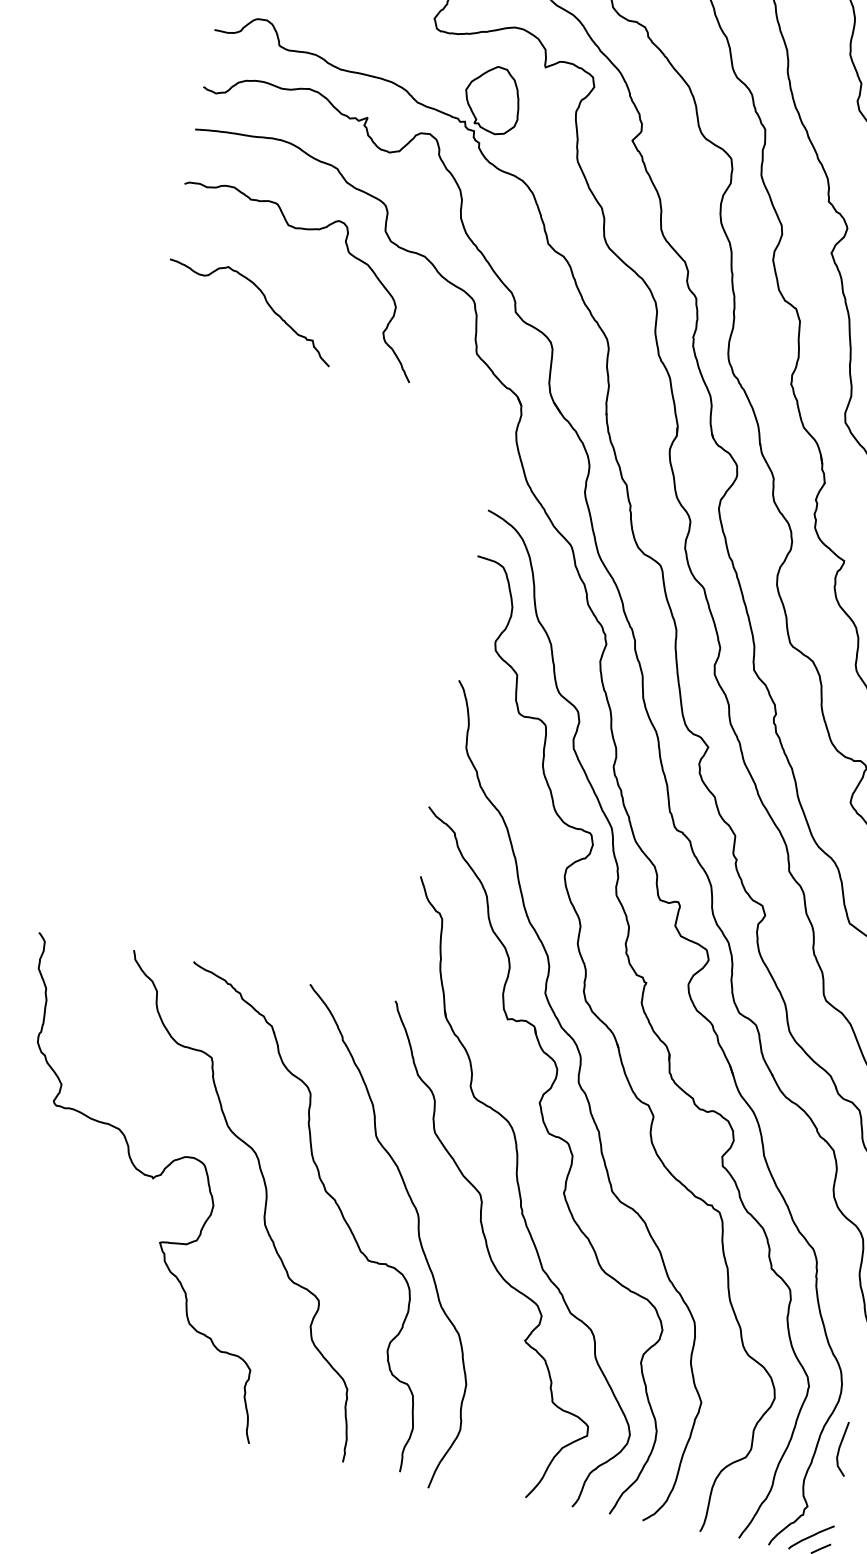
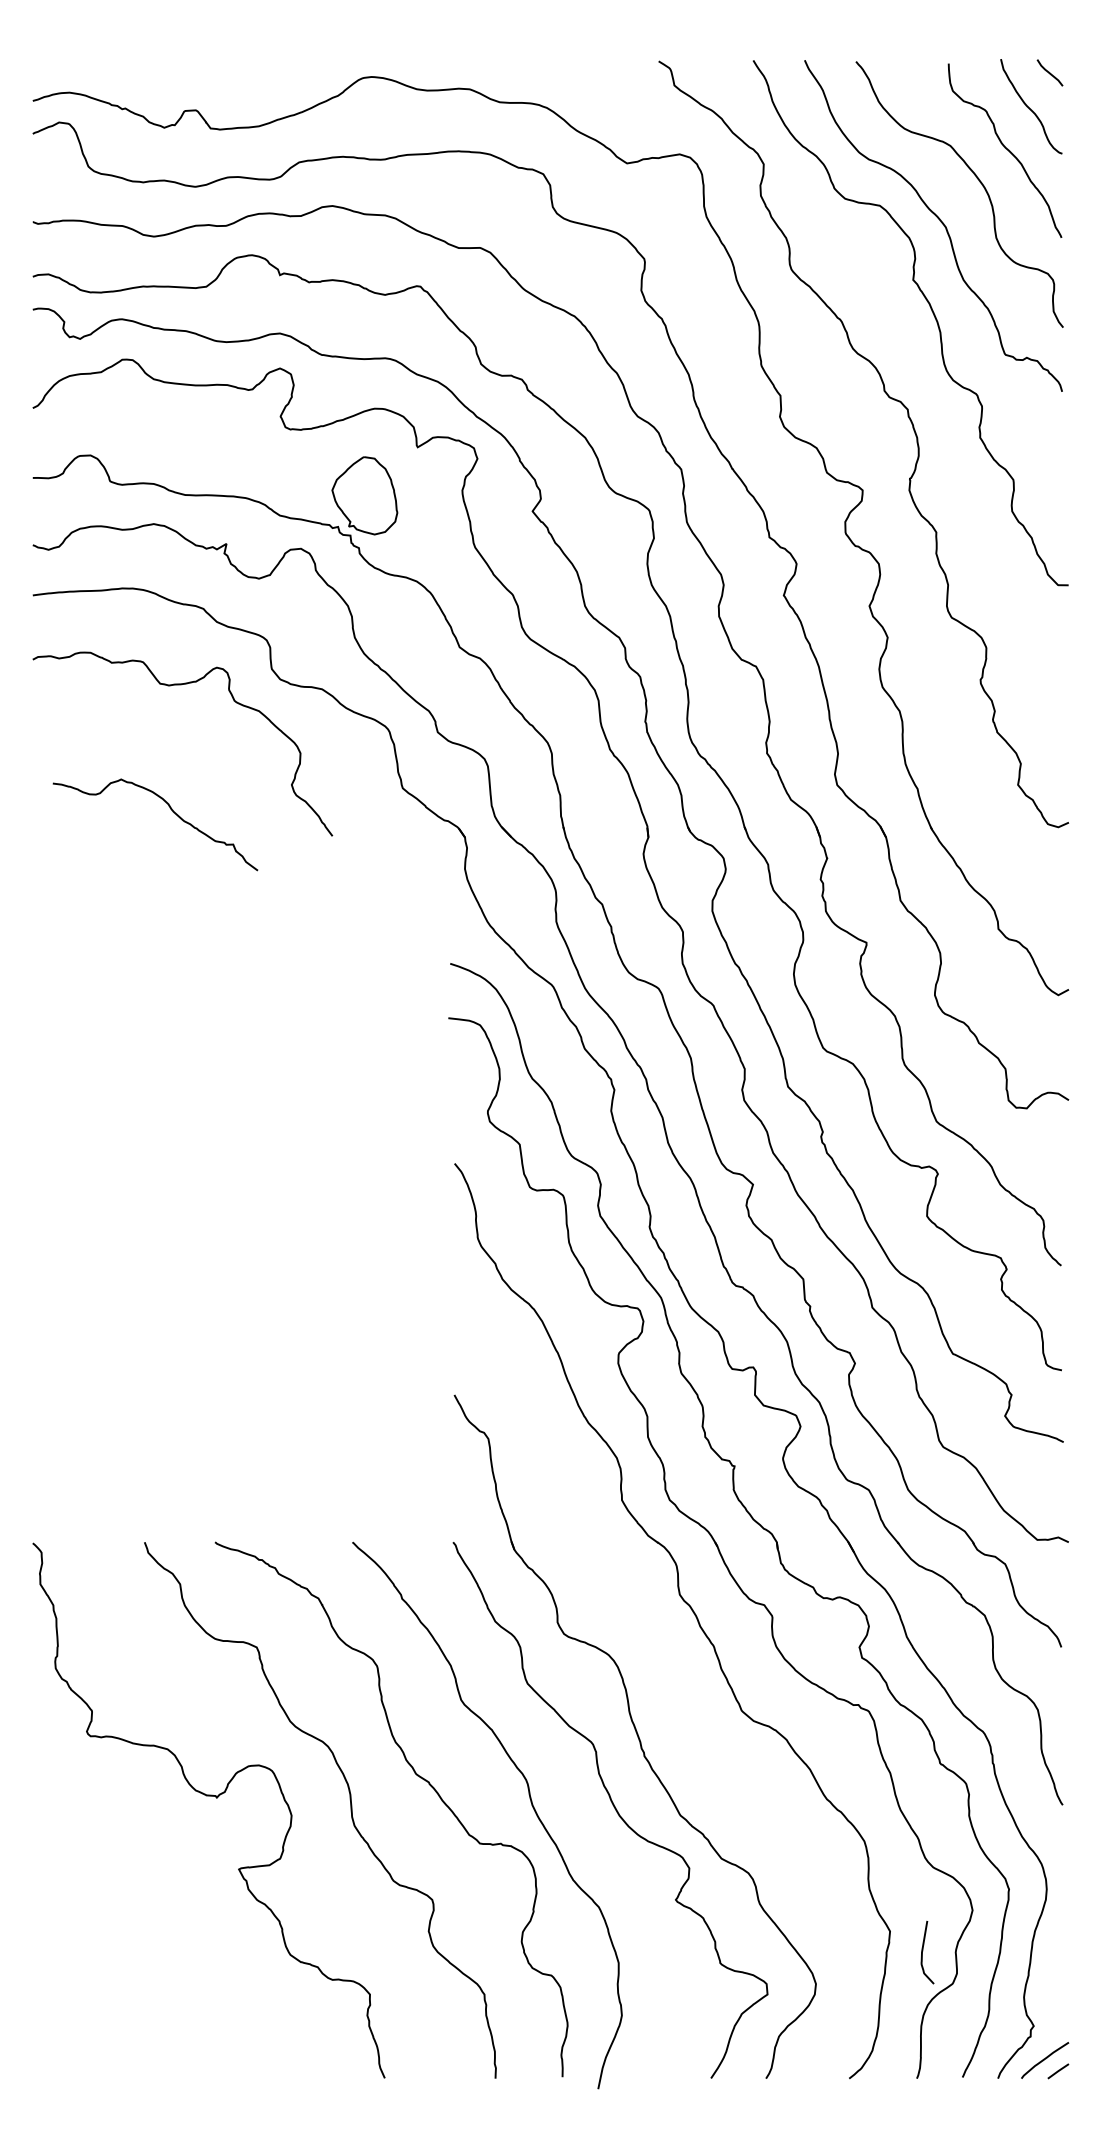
curve: (265, 300) -> (170, 809), moved
part: (548, 1134) -> (657, 1660), removed
curve: (840, 1447) -> (923, 1951), moved

